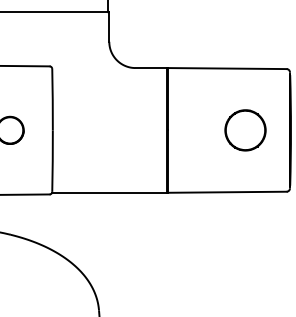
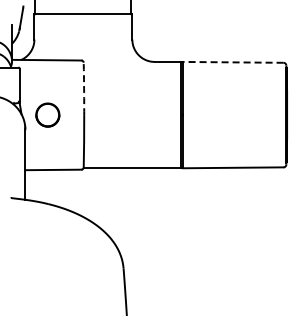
line: (226, 68) -> (232, 62), solid -> dashed
arc: (53, 99) -> (84, 88), solid -> dashed
part: (245, 130) -> (248, 115), removed

